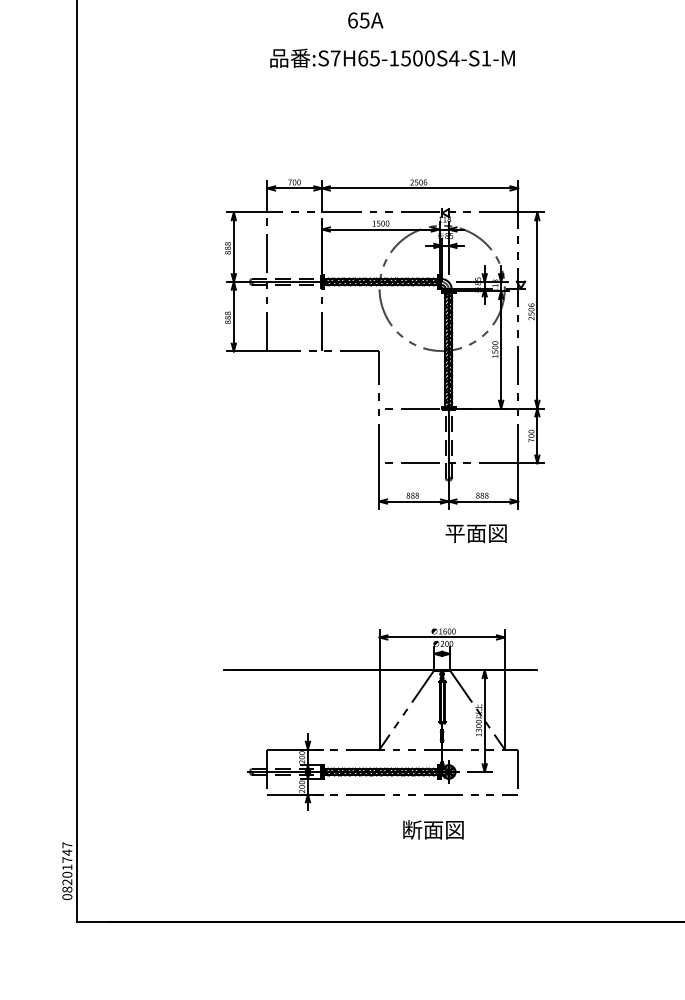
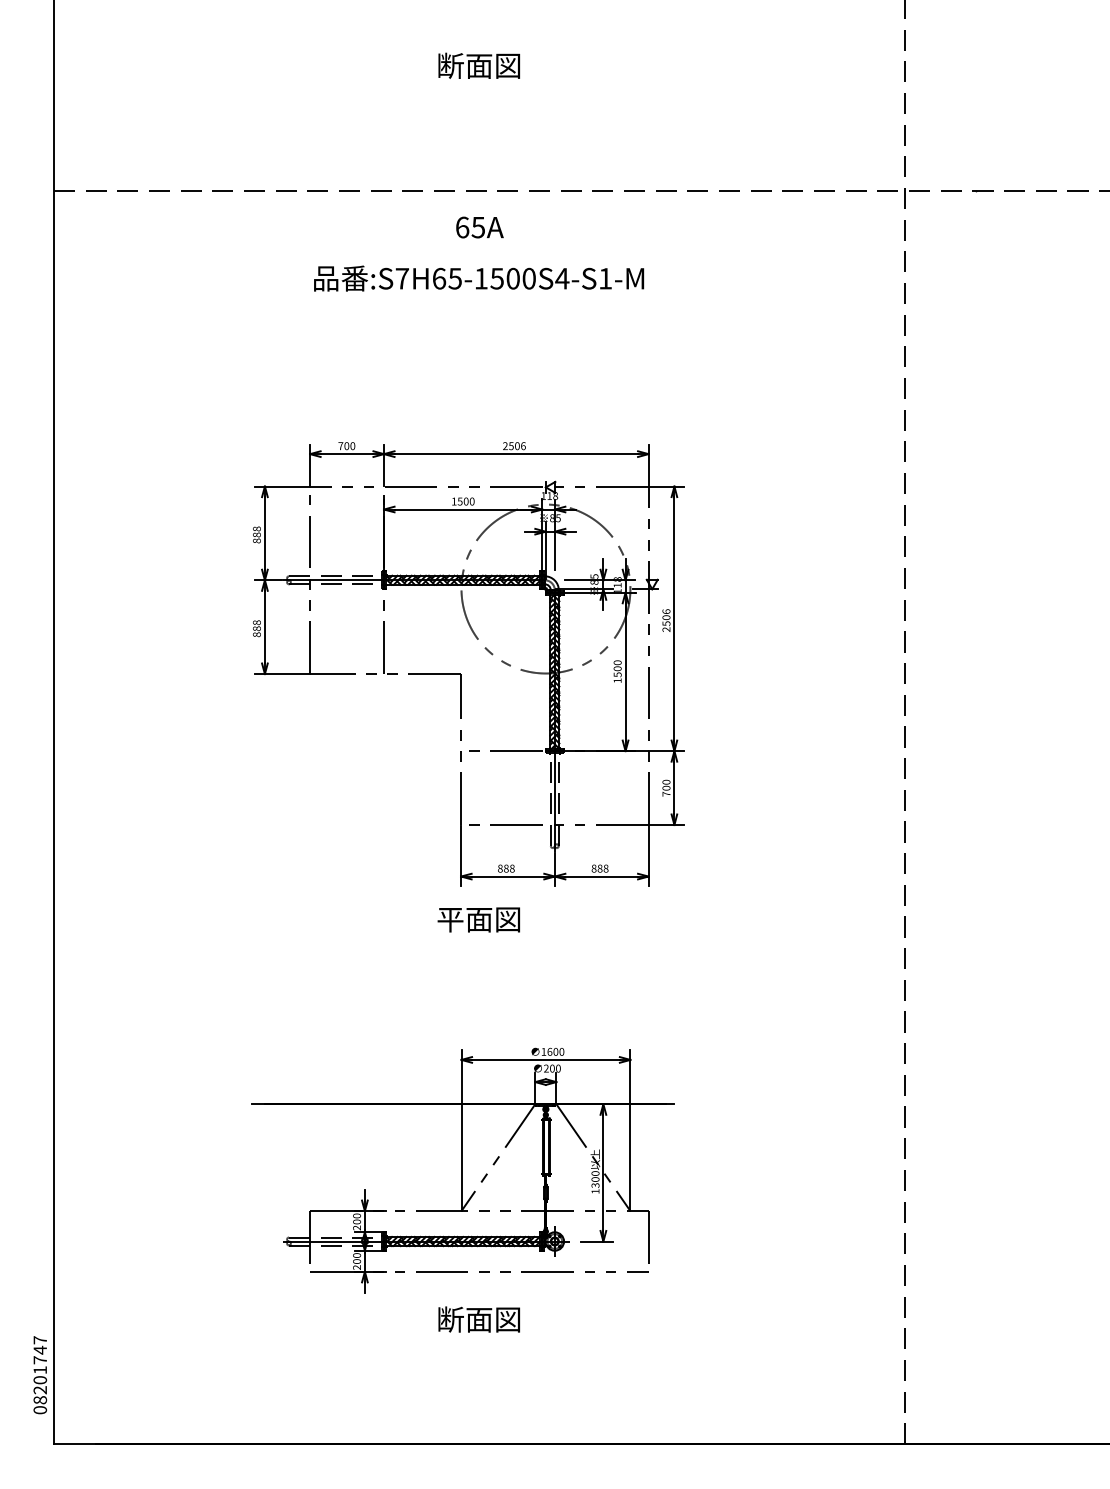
text: (365, 20) -> (479, 227), moved
text: (475, 533) -> (478, 919), moved
text: (432, 829) -> (478, 1319), moved

